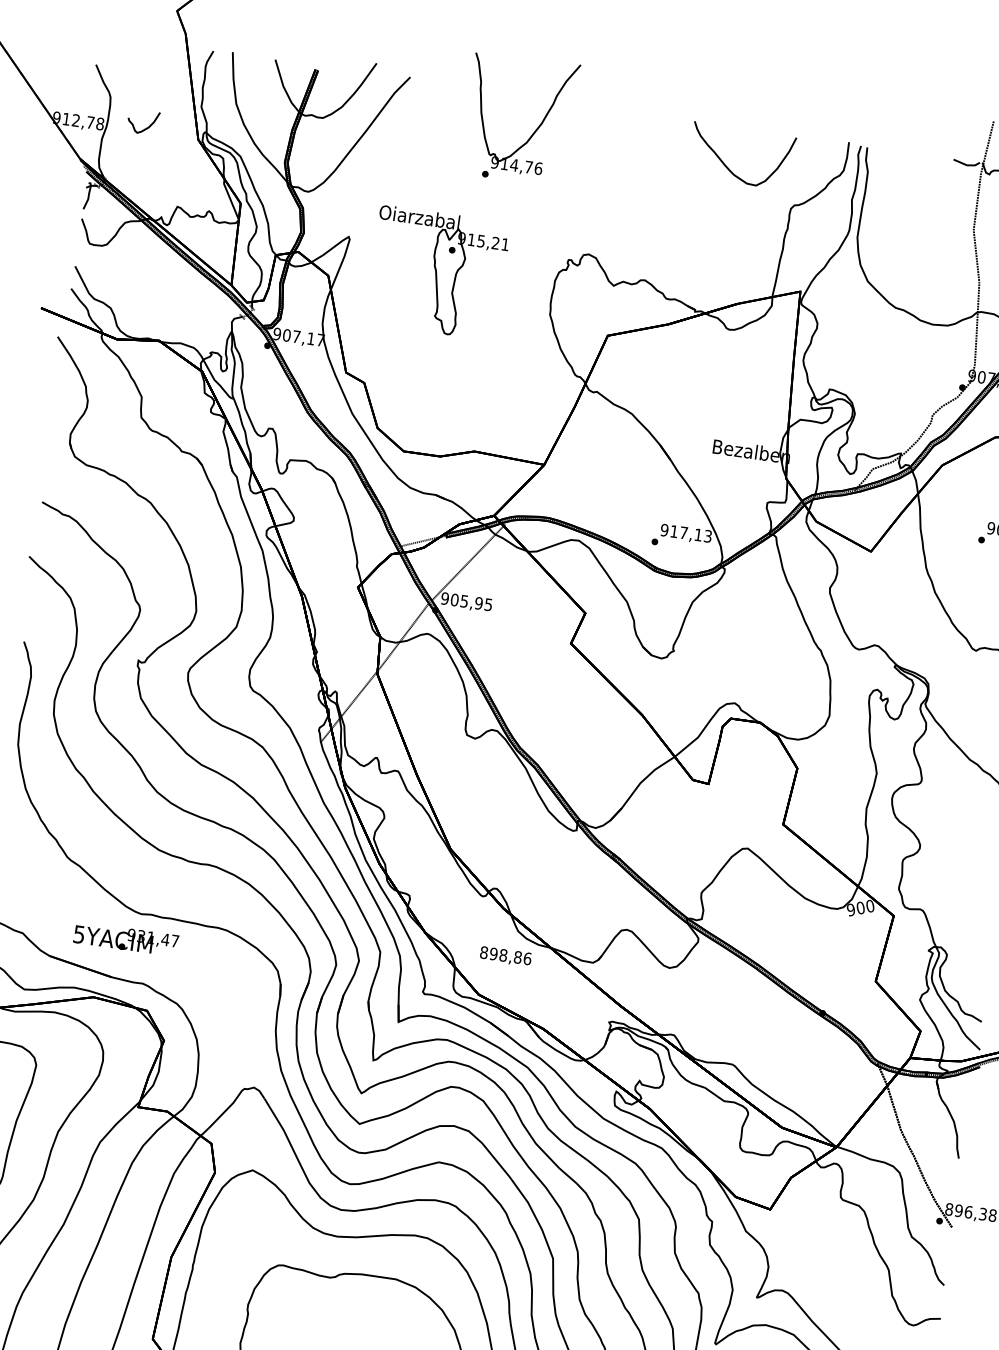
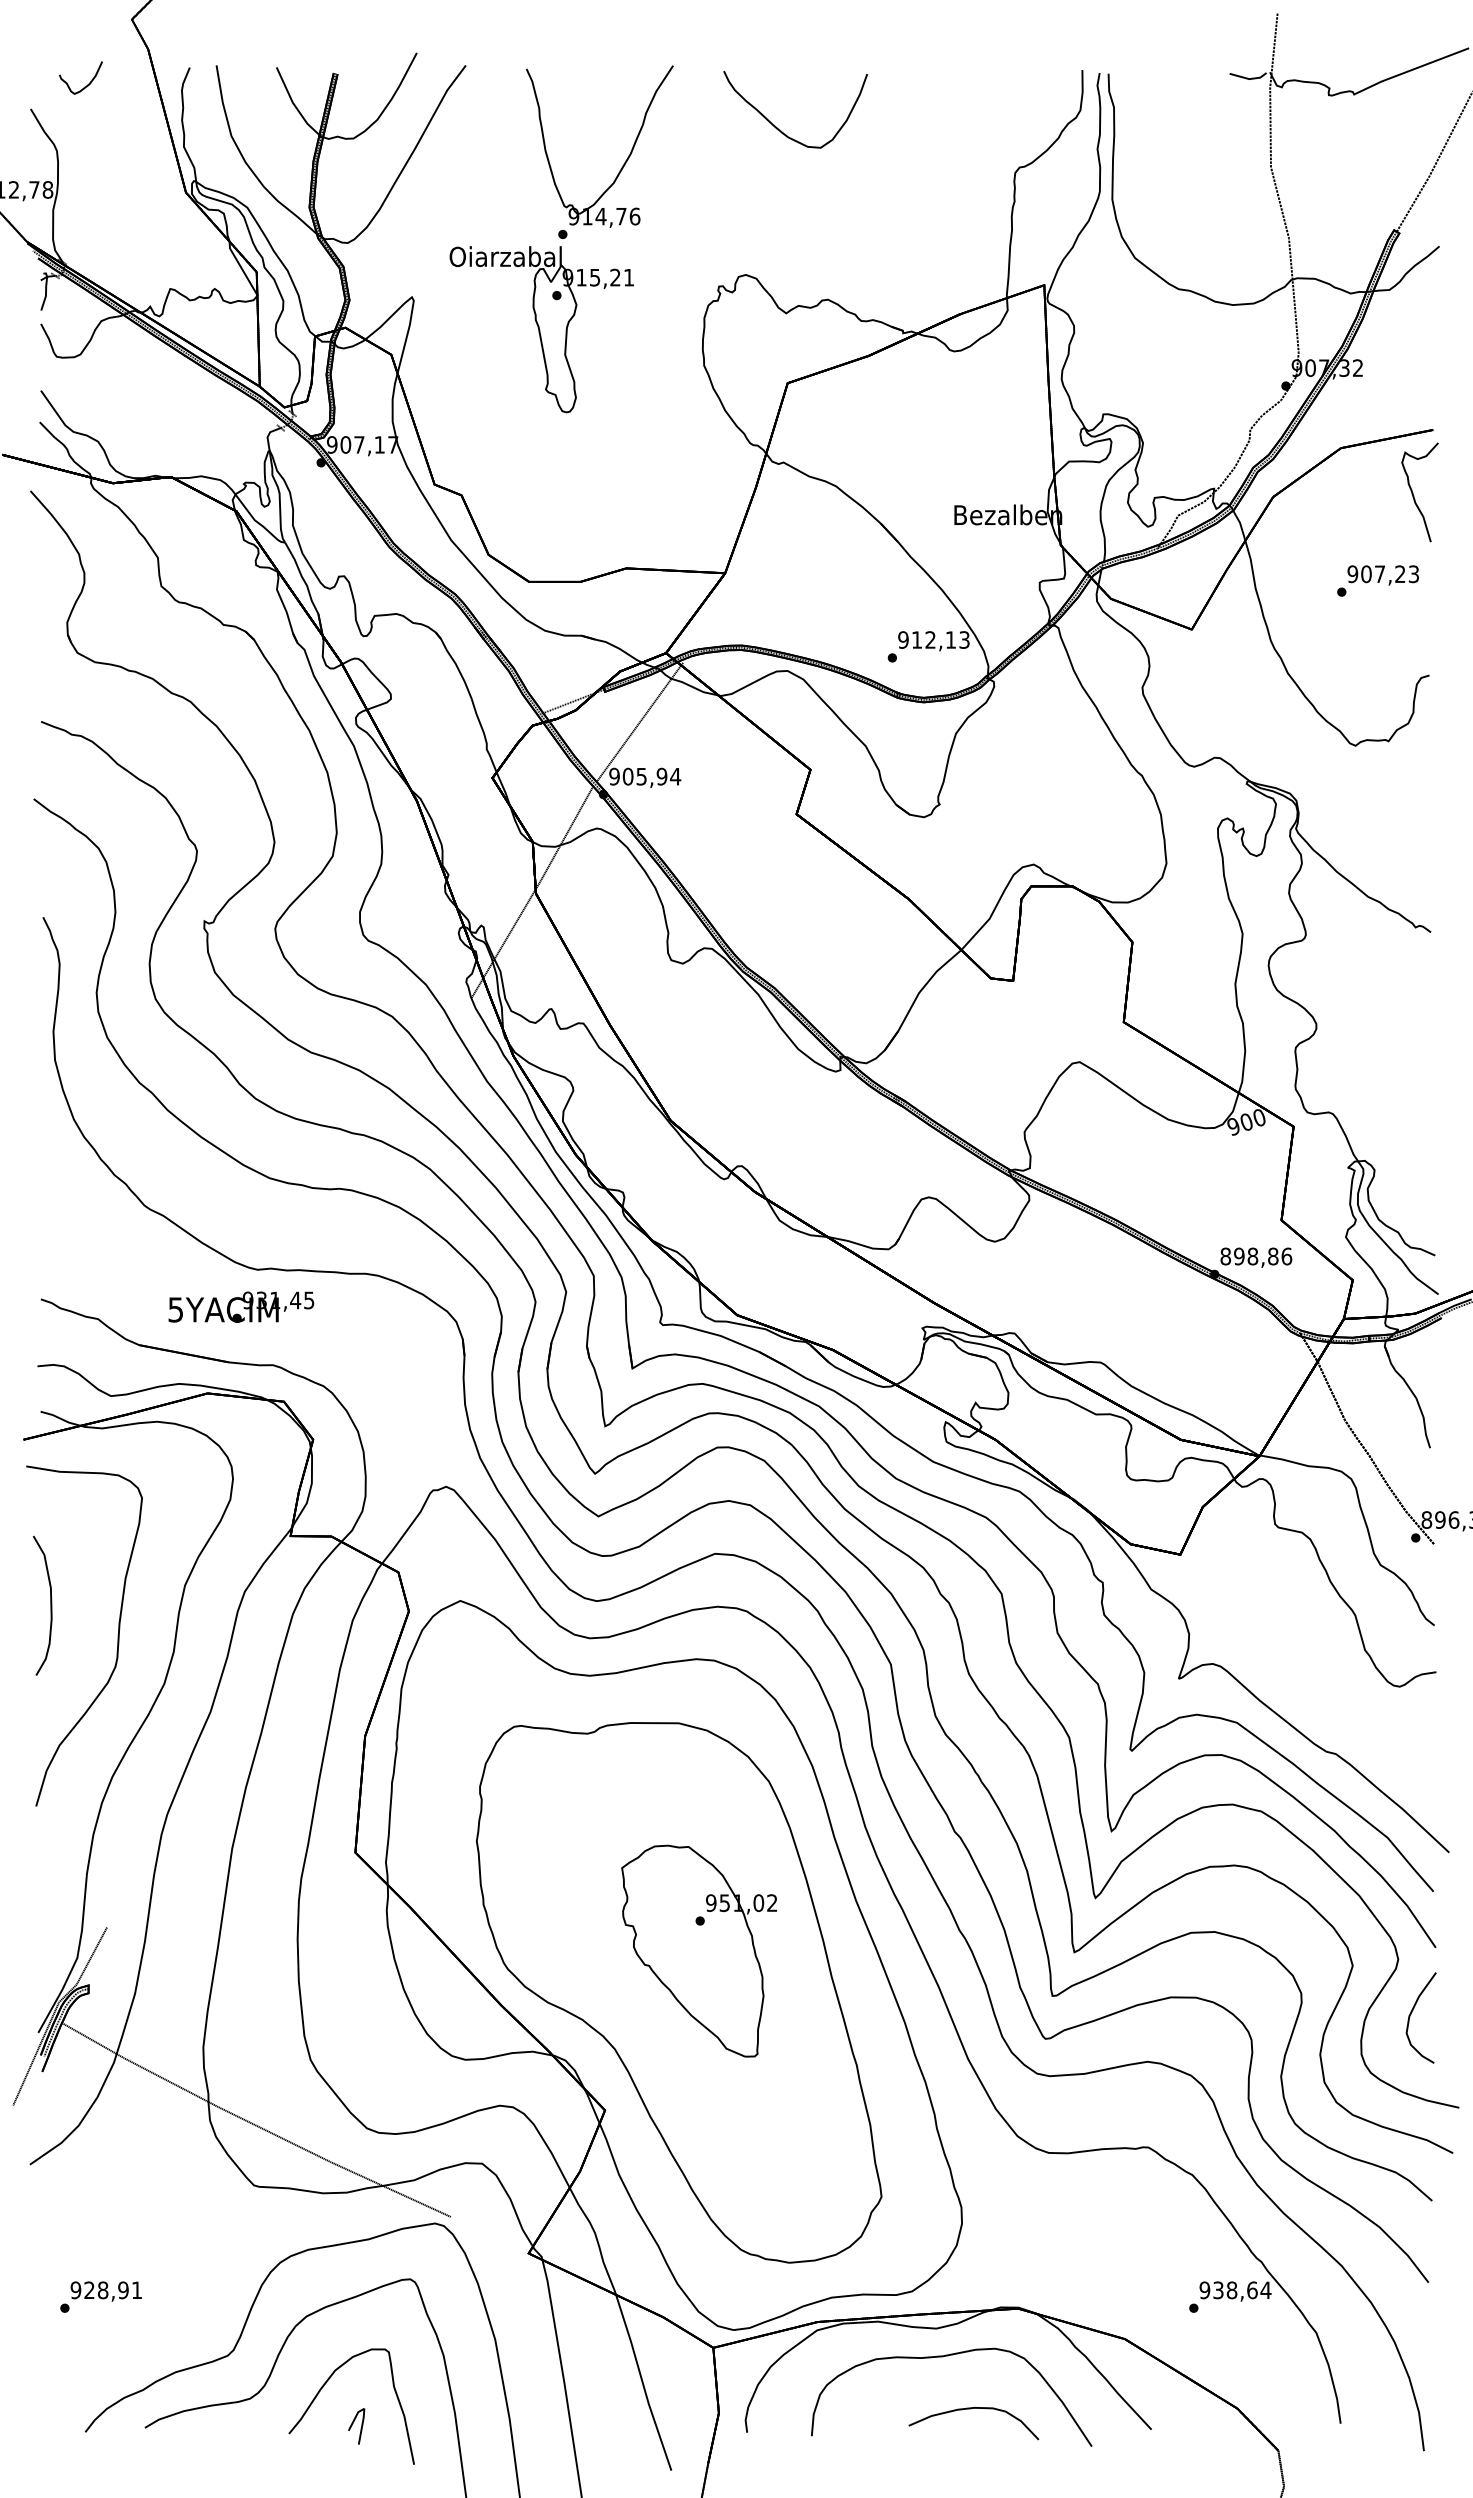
curve: (145, 128) -> (84, 86), moved
part: (534, 131) -> (622, 165), moved
curve: (729, 169) -> (781, 130), moved
text: (683, 532) -> (930, 639), 917,13 -> 912,13
text: (488, 604) -> (675, 776), 905,95 -> 905,94
text: (175, 941) -> (309, 1300), 931,47 -> 931,45
text: (505, 956) -> (1256, 1257), moved

